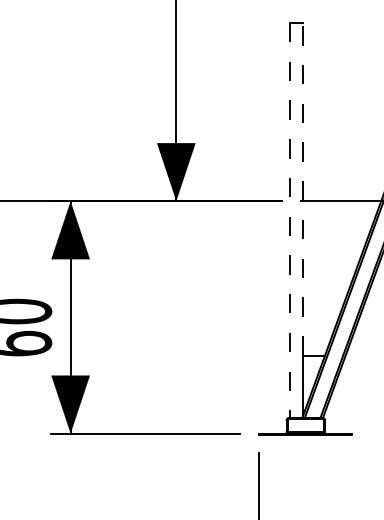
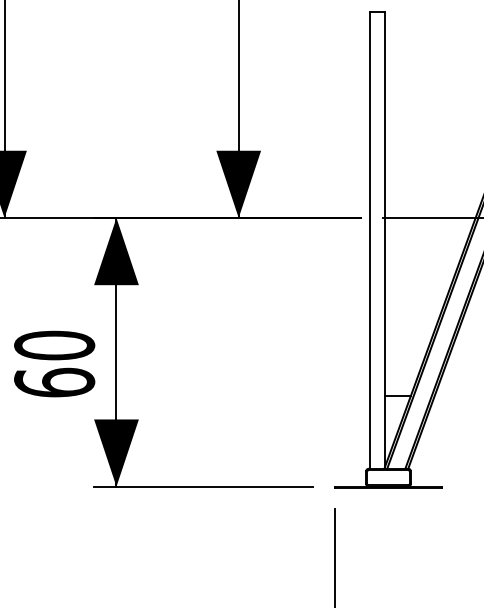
line: (303, 188) -> (385, 203), dashed -> solid
line: (289, 220) -> (369, 240), dashed -> solid

